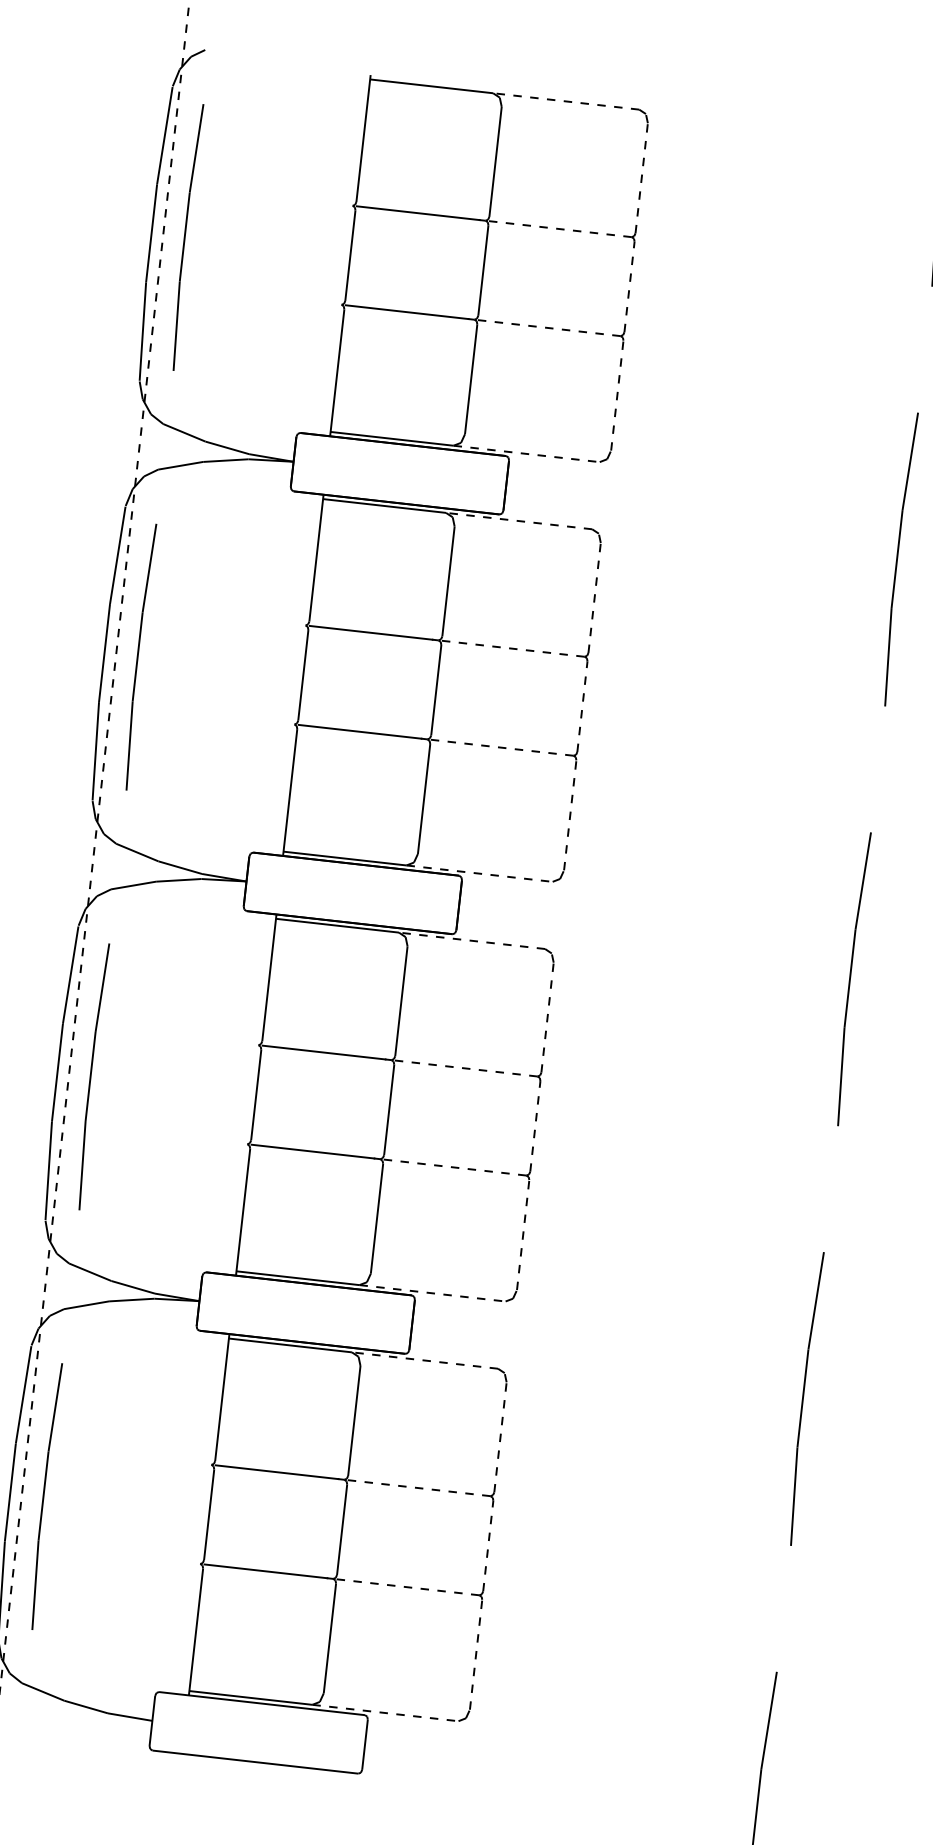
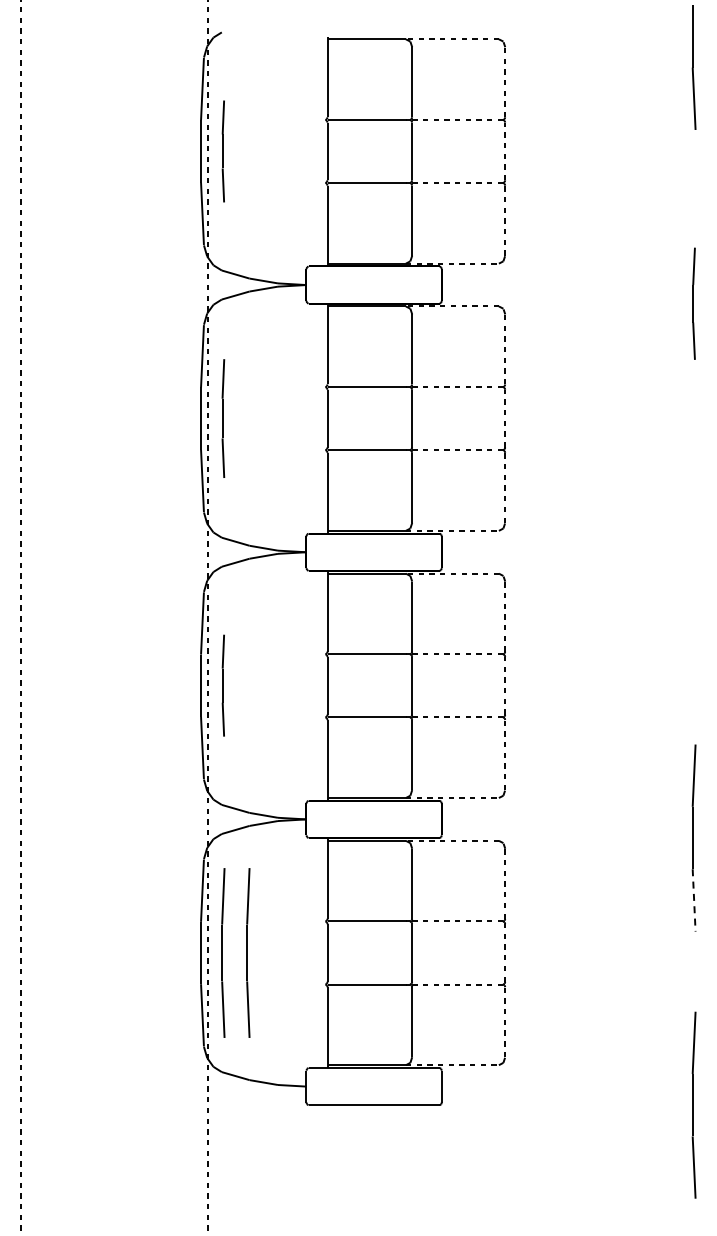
part: (186, 237) -> (223, 151), size x0.6
part: (898, 558) -> (693, 303), size x0.6
part: (139, 656) -> (223, 418), size x0.7
part: (851, 978) -> (693, 570), removed
part: (92, 1076) -> (223, 685), size x0.6
line: (794, 1496) -> (694, 900), solid -> dashed
part: (85, 1500) -> (248, 952), added

